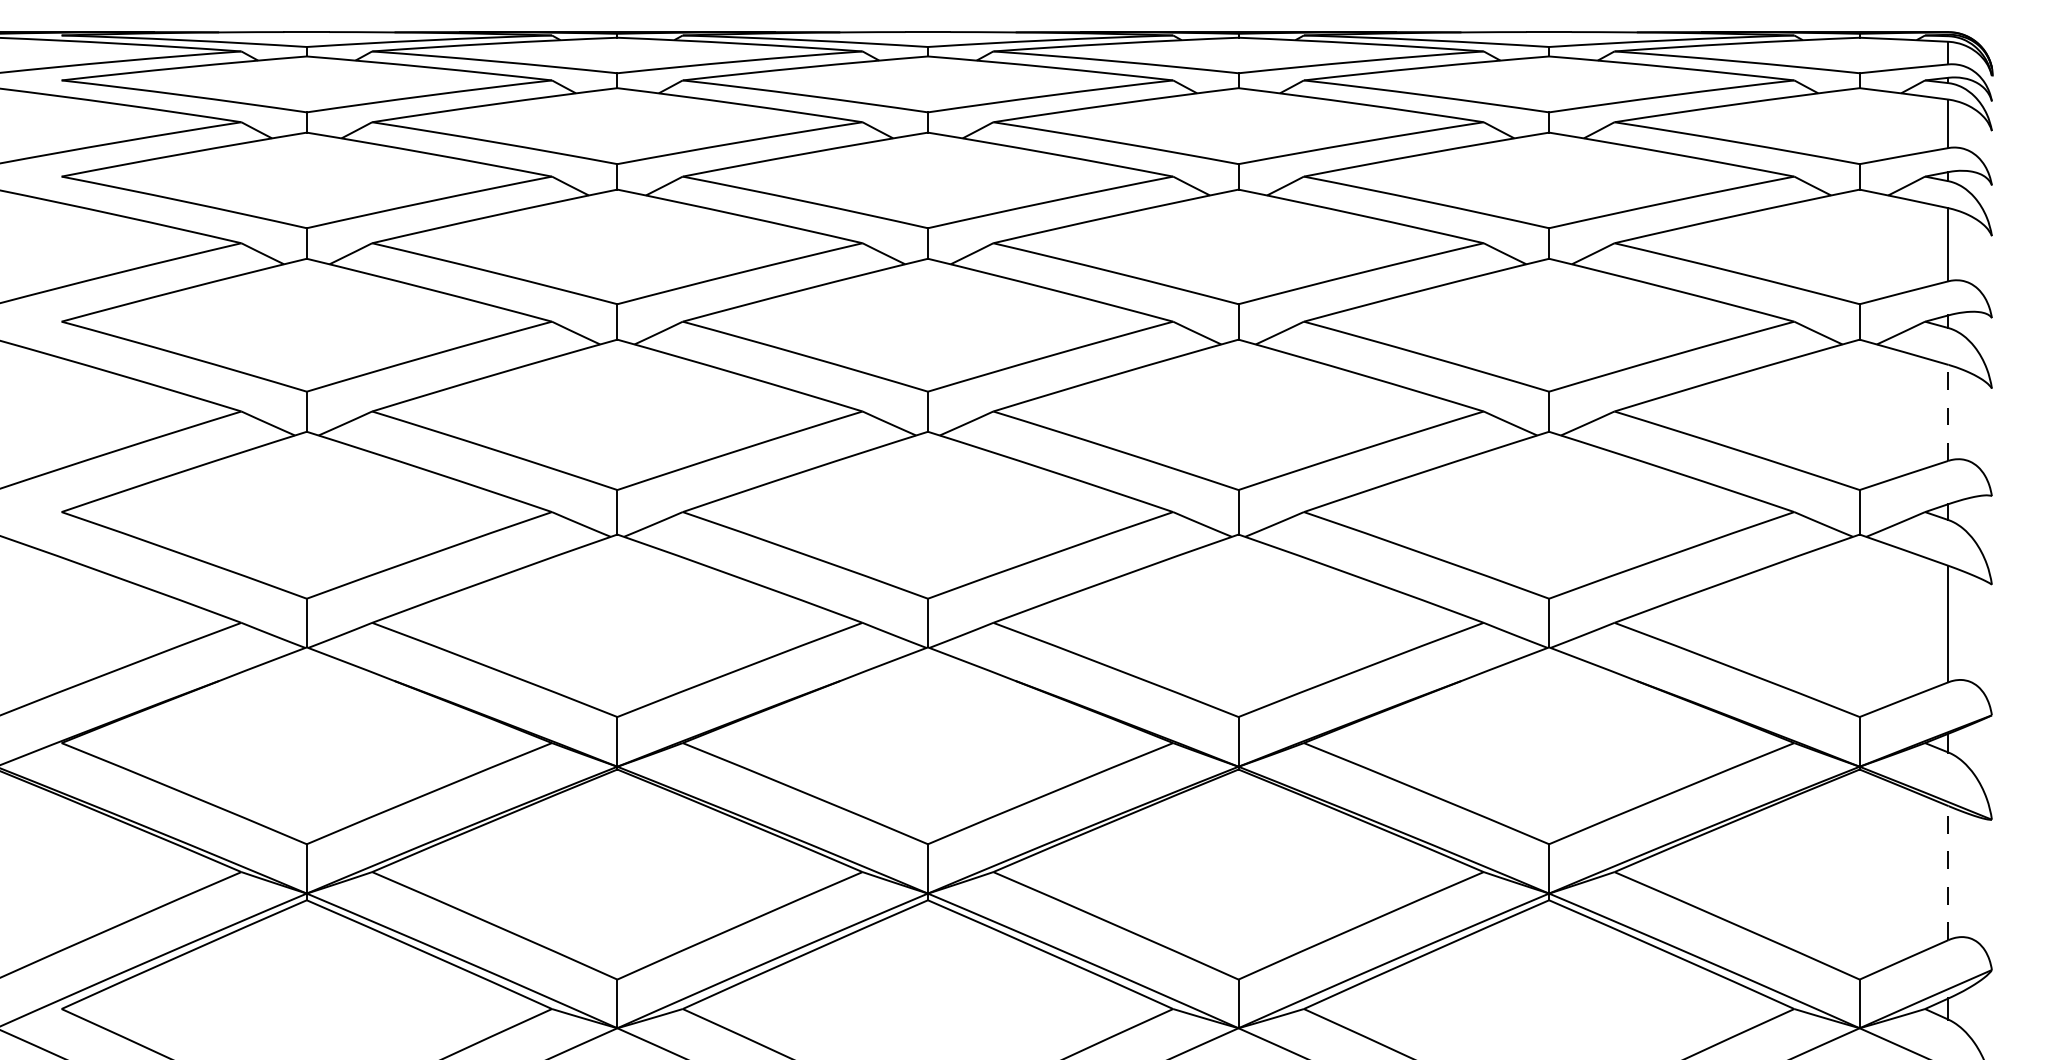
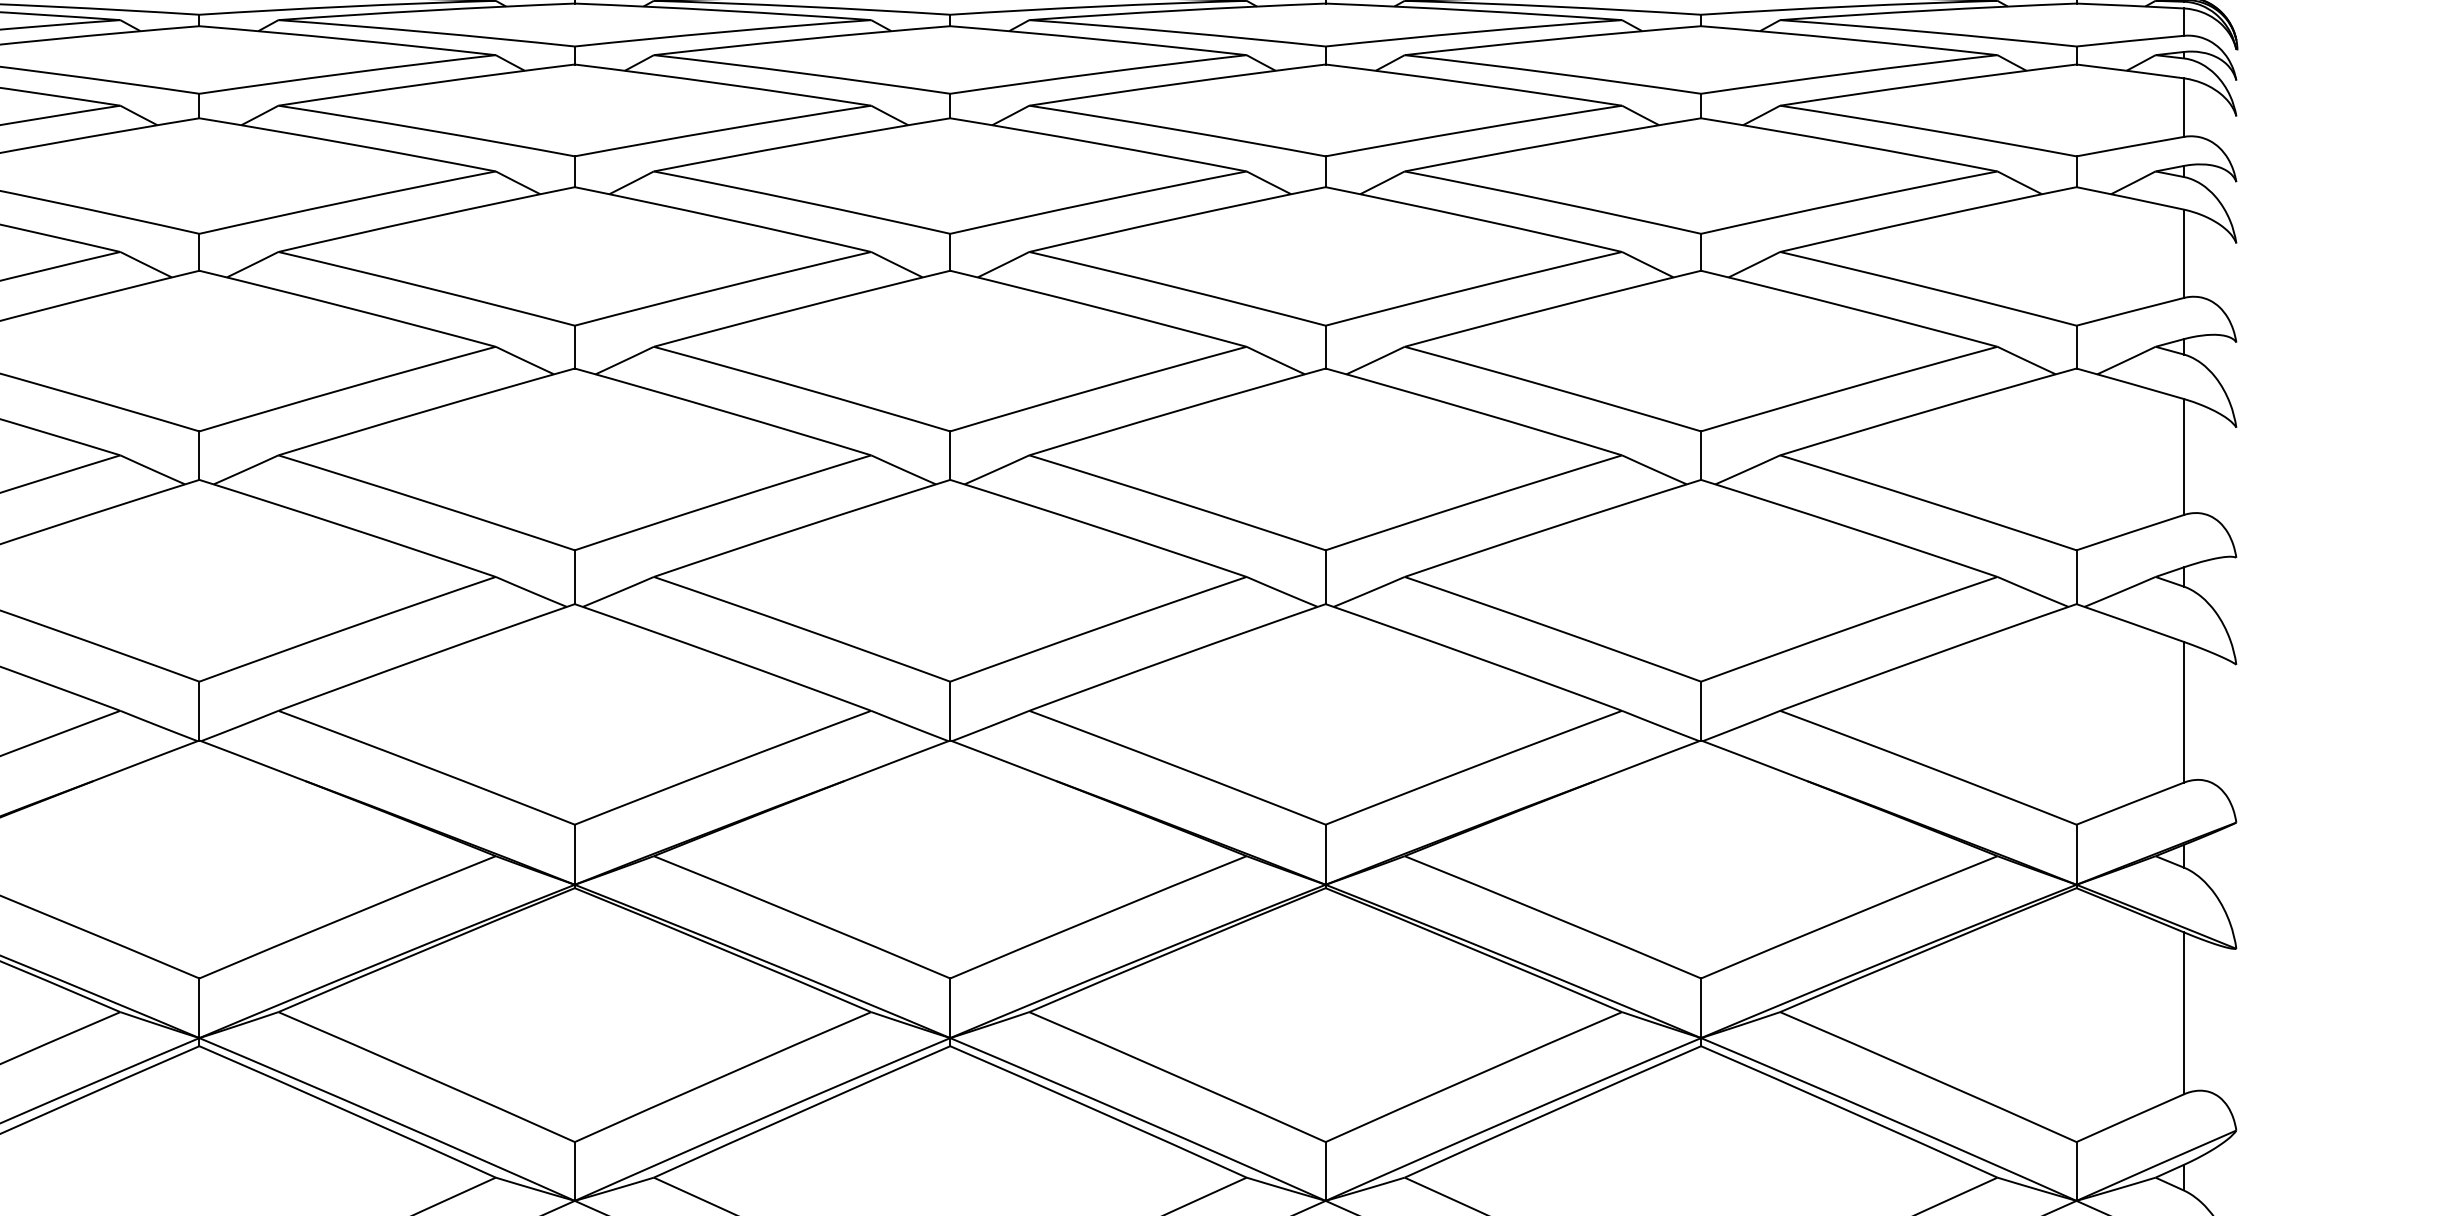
line: (1948, 412) -> (2183, 456), dashed -> solid
line: (1948, 872) -> (2183, 1012), dashed -> solid

